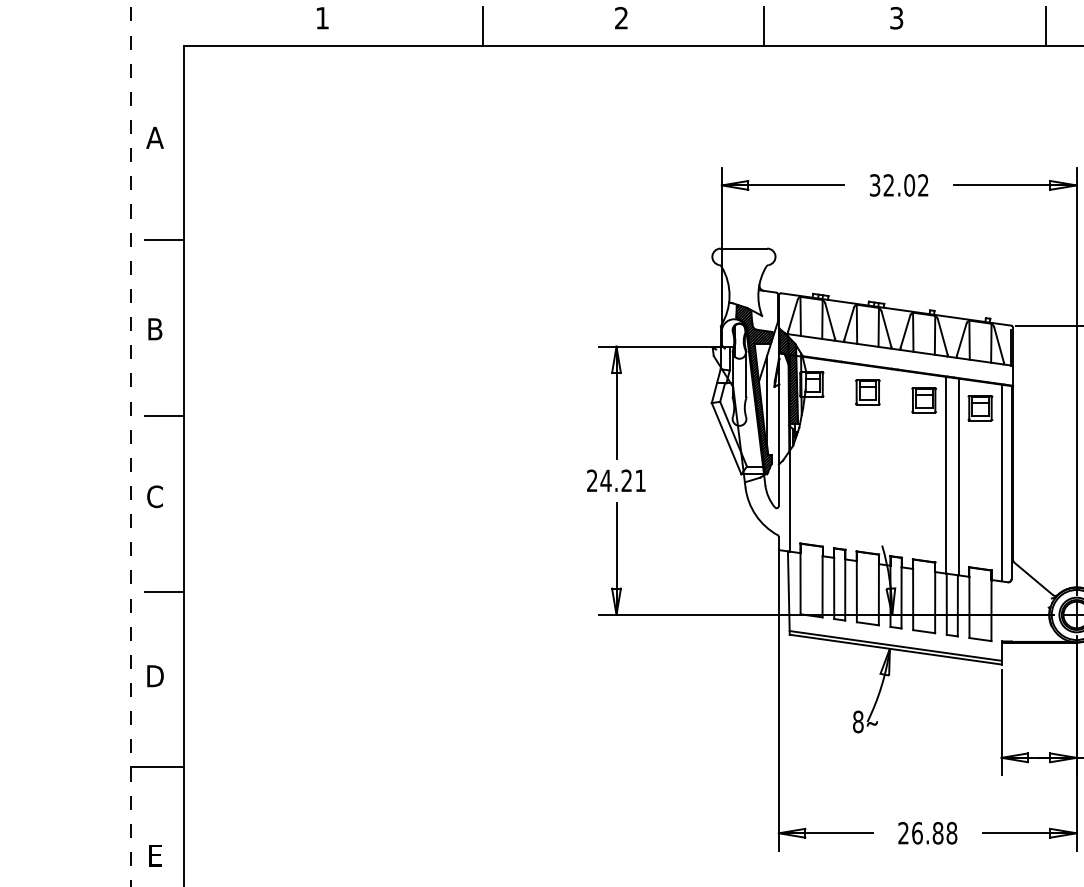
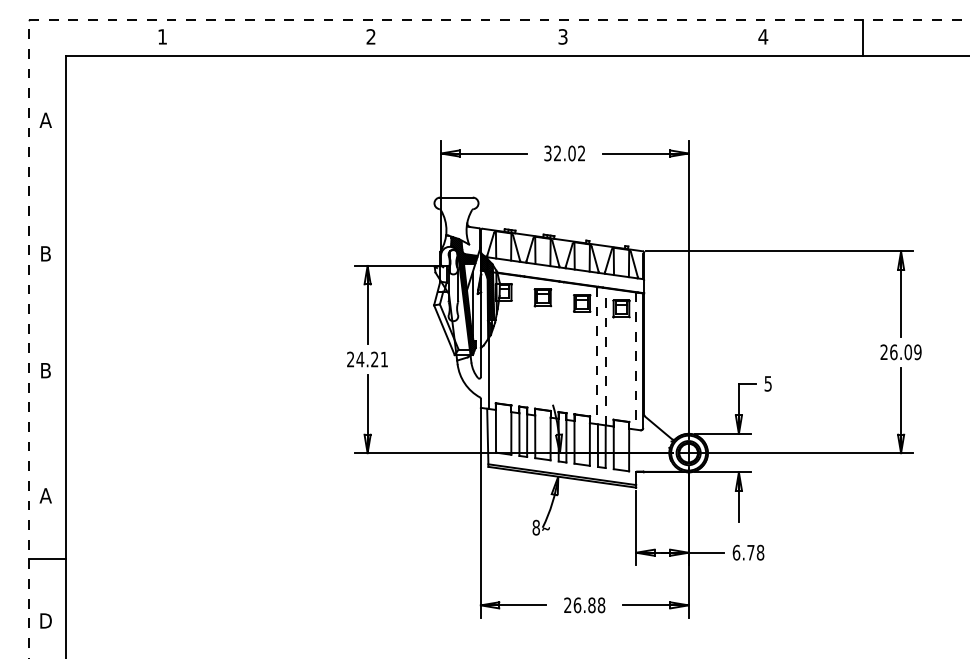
line: (482, 26) -> (274, 42), removed
line: (764, 26) -> (470, 42), removed
line: (1046, 26) -> (667, 42), removed
line: (163, 239) -> (51, 191), removed
line: (163, 416) -> (51, 314), removed
line: (946, 475) -> (597, 355), solid -> dashed
line: (959, 476) -> (606, 356), solid -> dashed
line: (1002, 483) -> (636, 361), solid -> dashed
text: (154, 496) -> (45, 370), C -> B
line: (163, 591) -> (51, 436), removed
text: (154, 675) -> (45, 495), D -> A
text: (154, 854) -> (45, 620), E -> D

